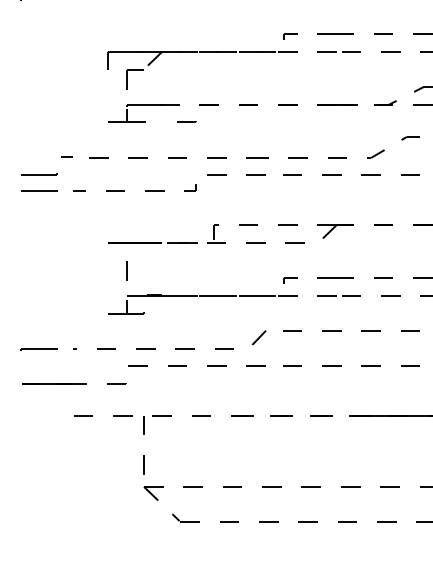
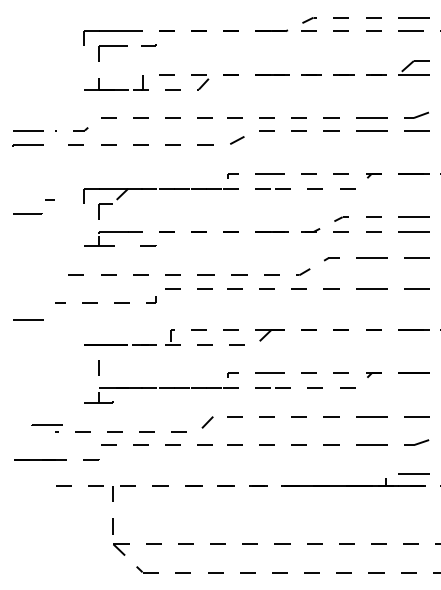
part: (46, 173) -> (33, 213), moved
line: (40, 191) -> (28, 319), moved
line: (38, 348) -> (46, 424), moved

